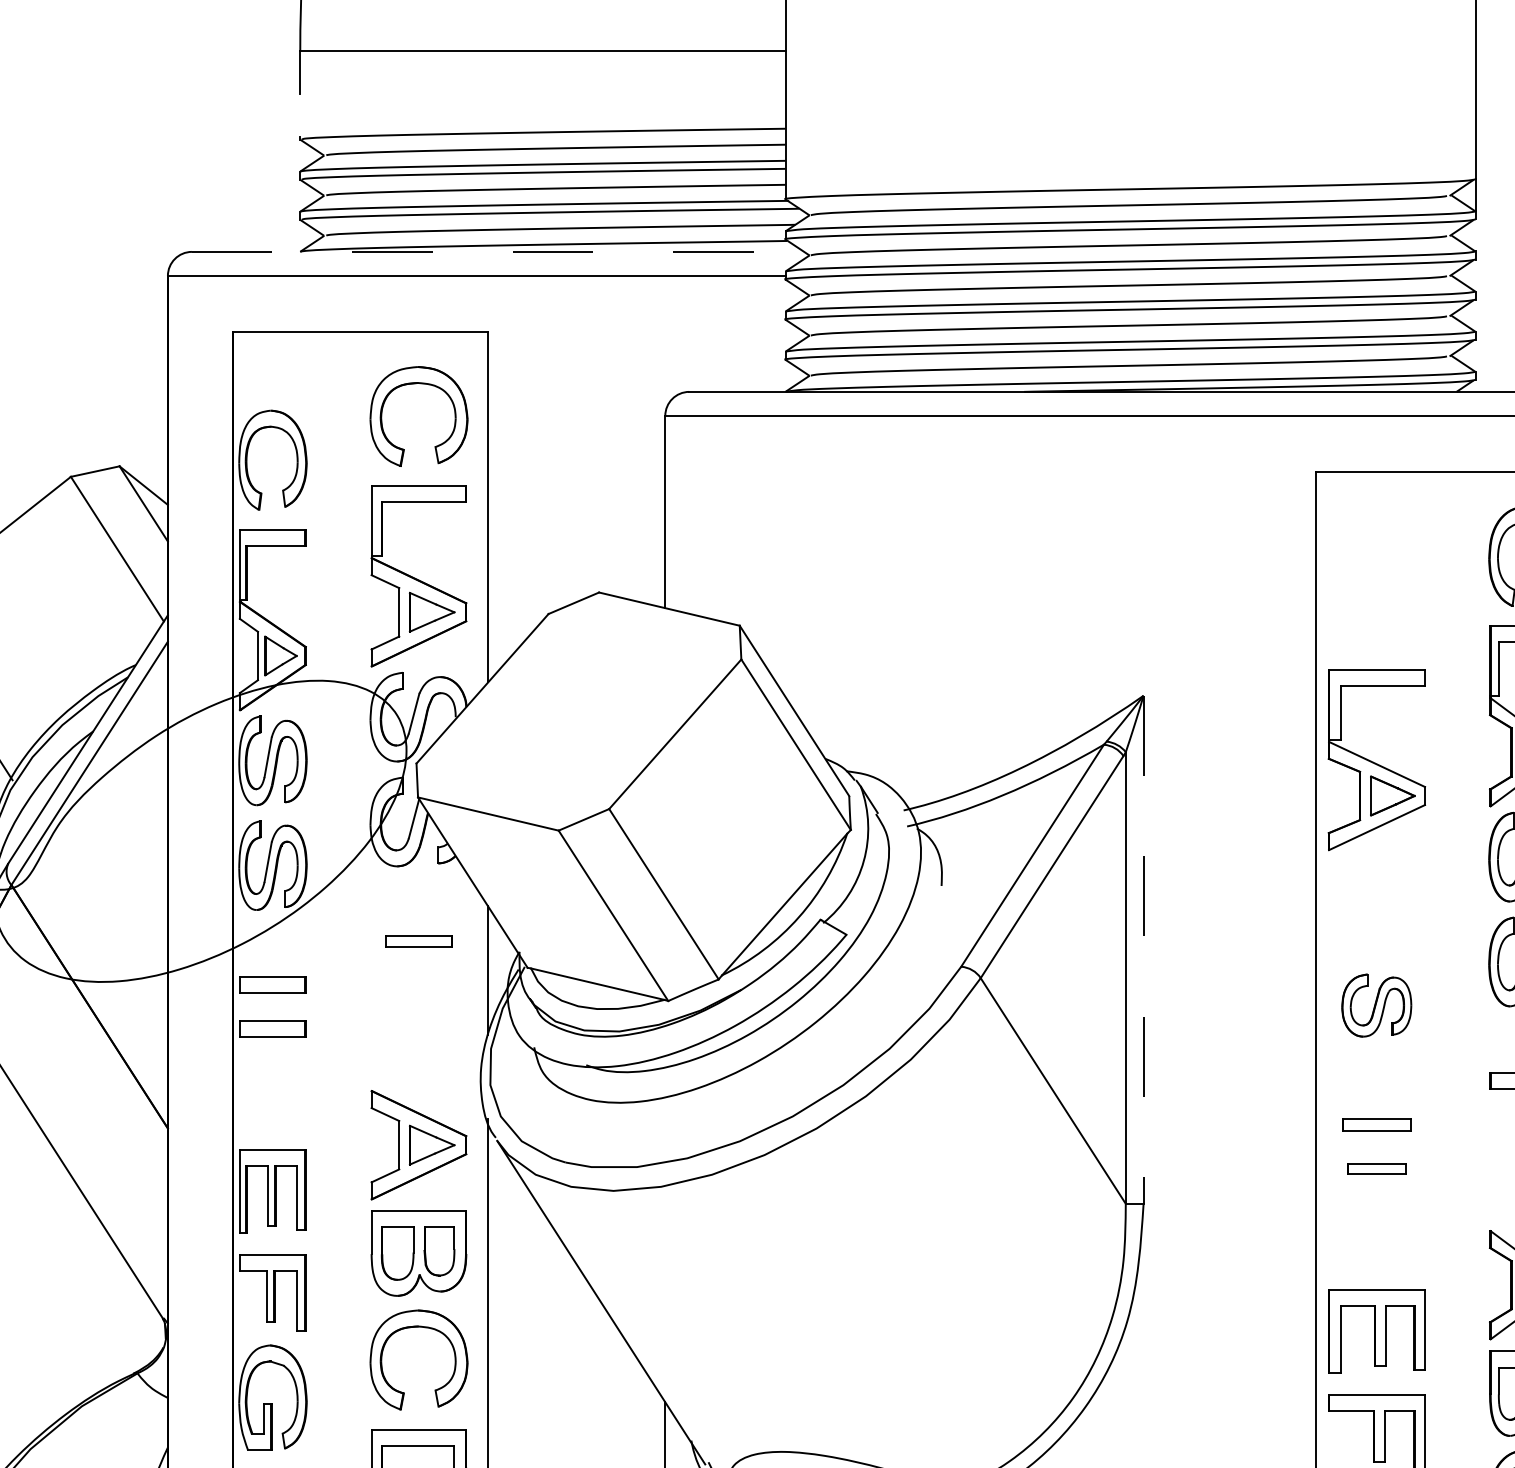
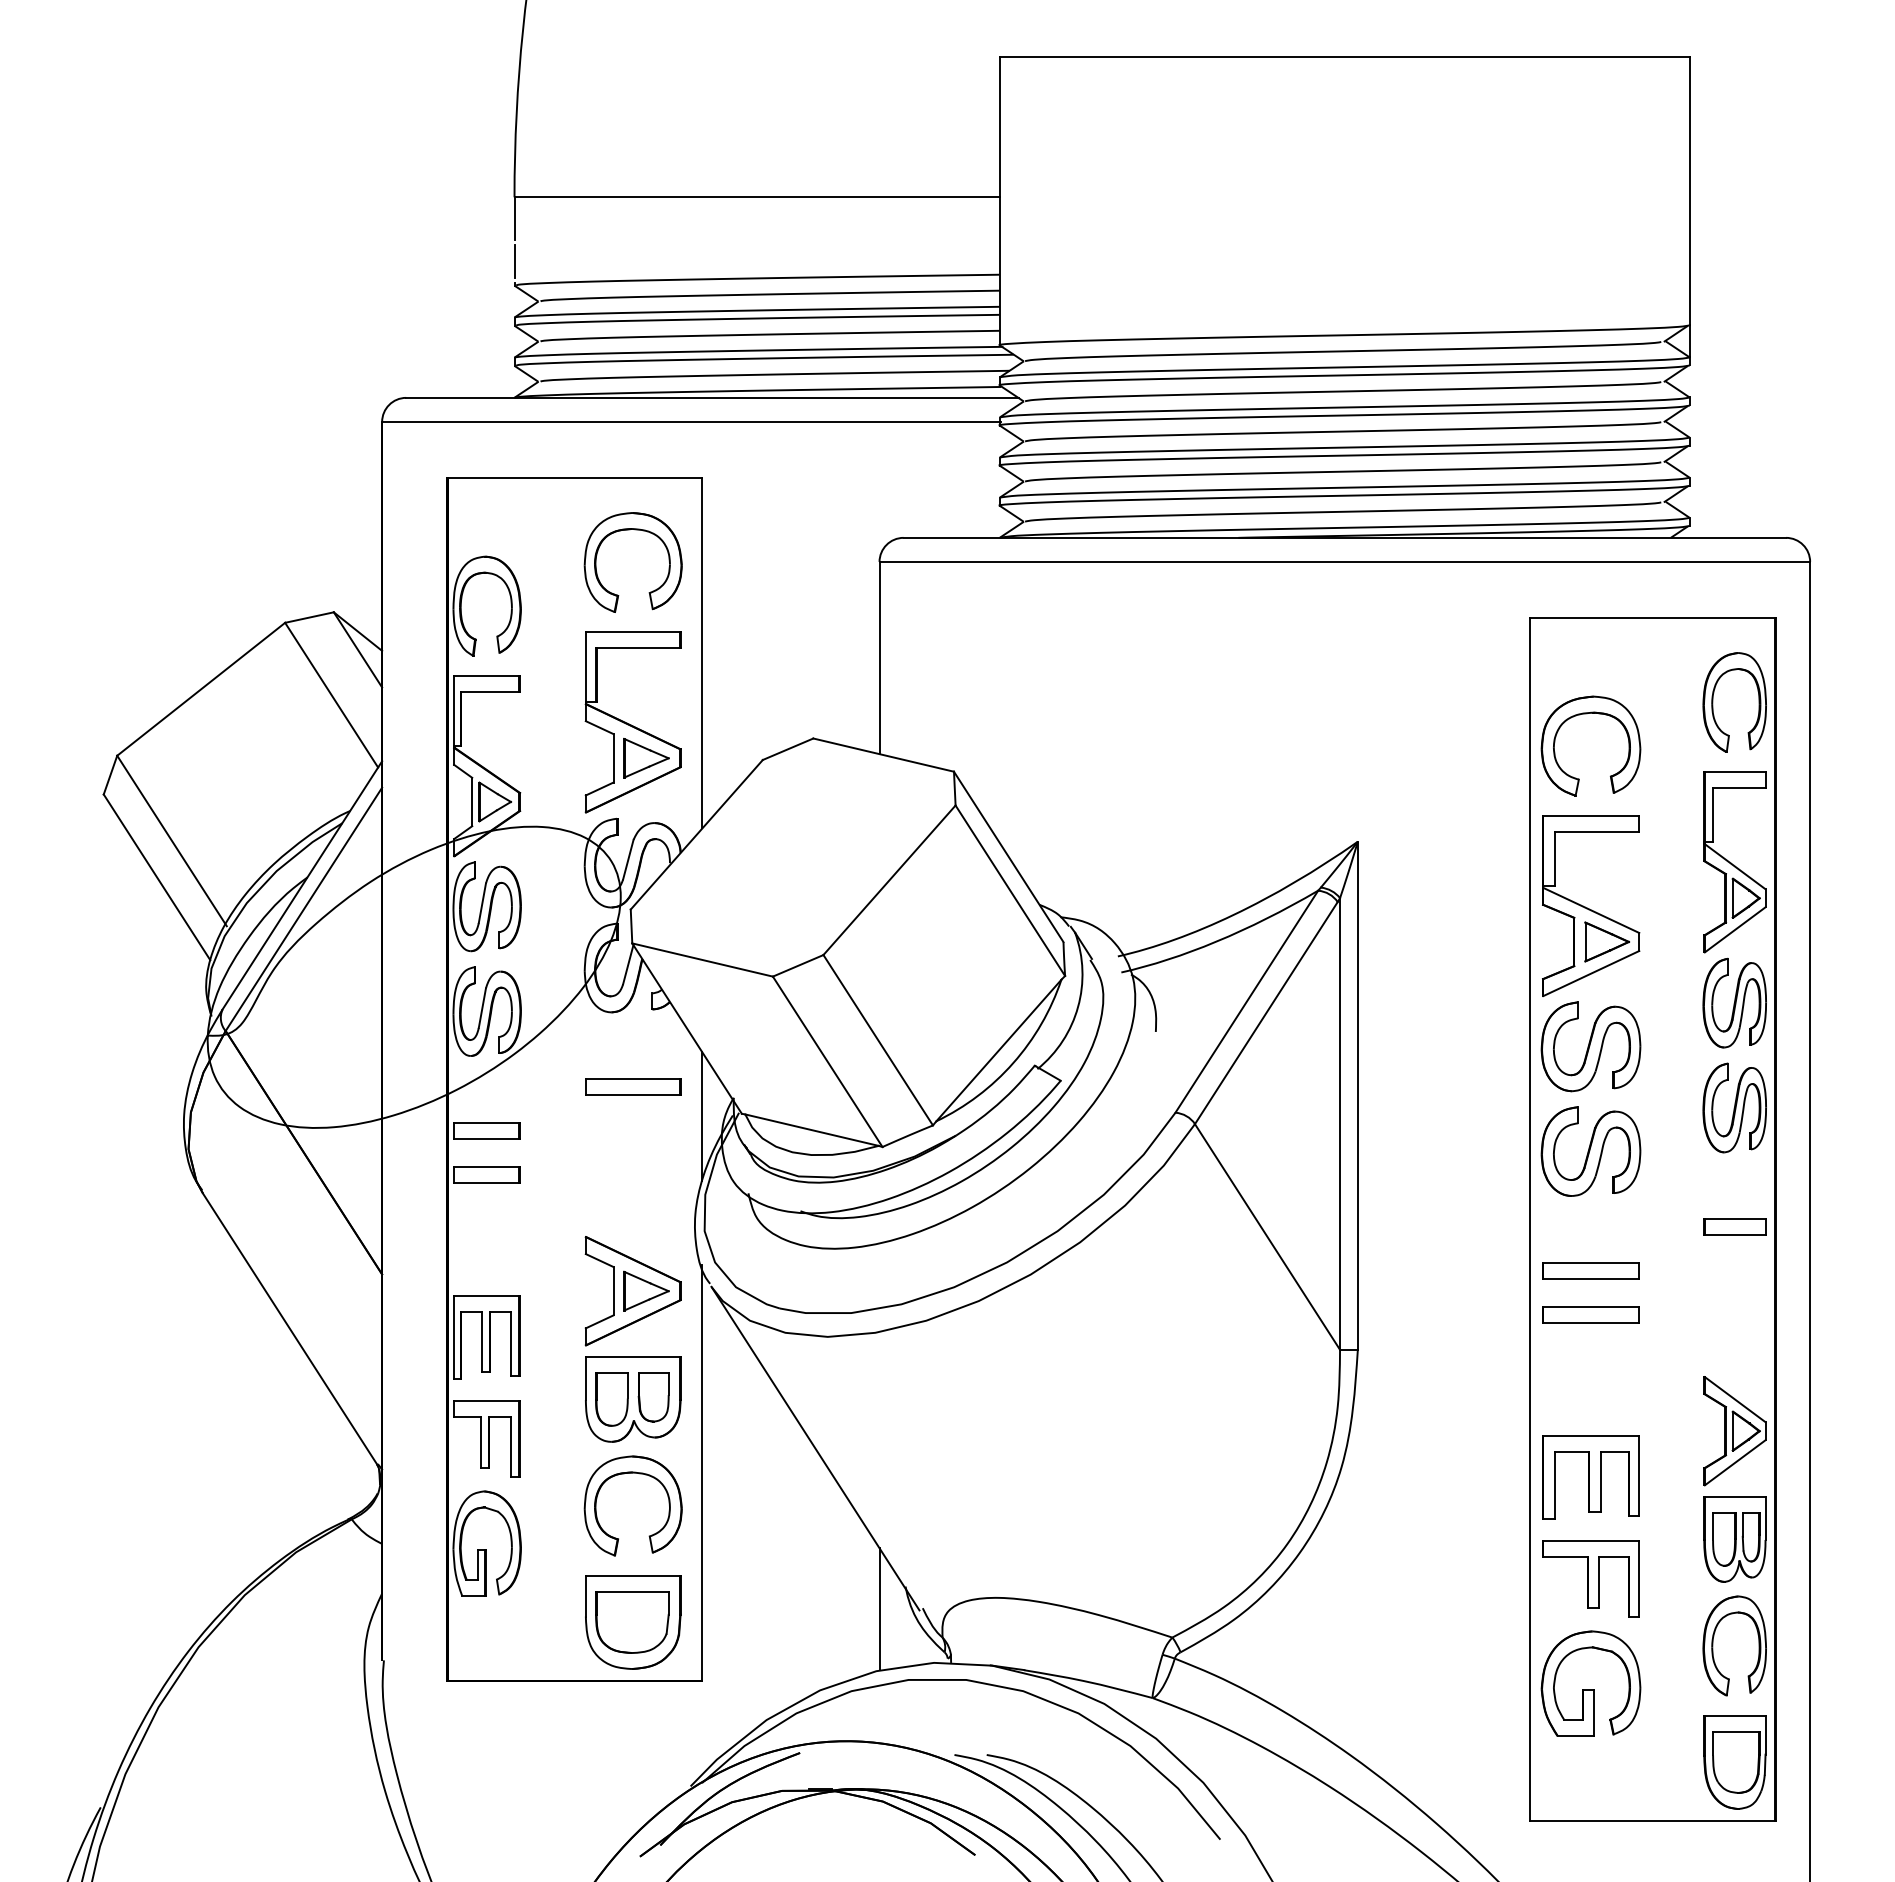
line: (300, 115) -> (514, 261), added
line: (499, 251) -> (713, 397), dashed -> solid
part: (1373, 568) -> (1587, 714), added
part: (1376, 900) -> (1590, 1046), added
part: (419, 940) -> (633, 1086), size x1.43
line: (1143, 950) -> (1357, 1096), dashed -> solid
part: (1376, 1005) -> (1590, 1151), size x1.43
part: (1376, 1124) -> (1590, 1270), size x1.43
part: (1376, 1168) -> (1590, 1314), size x1.67

